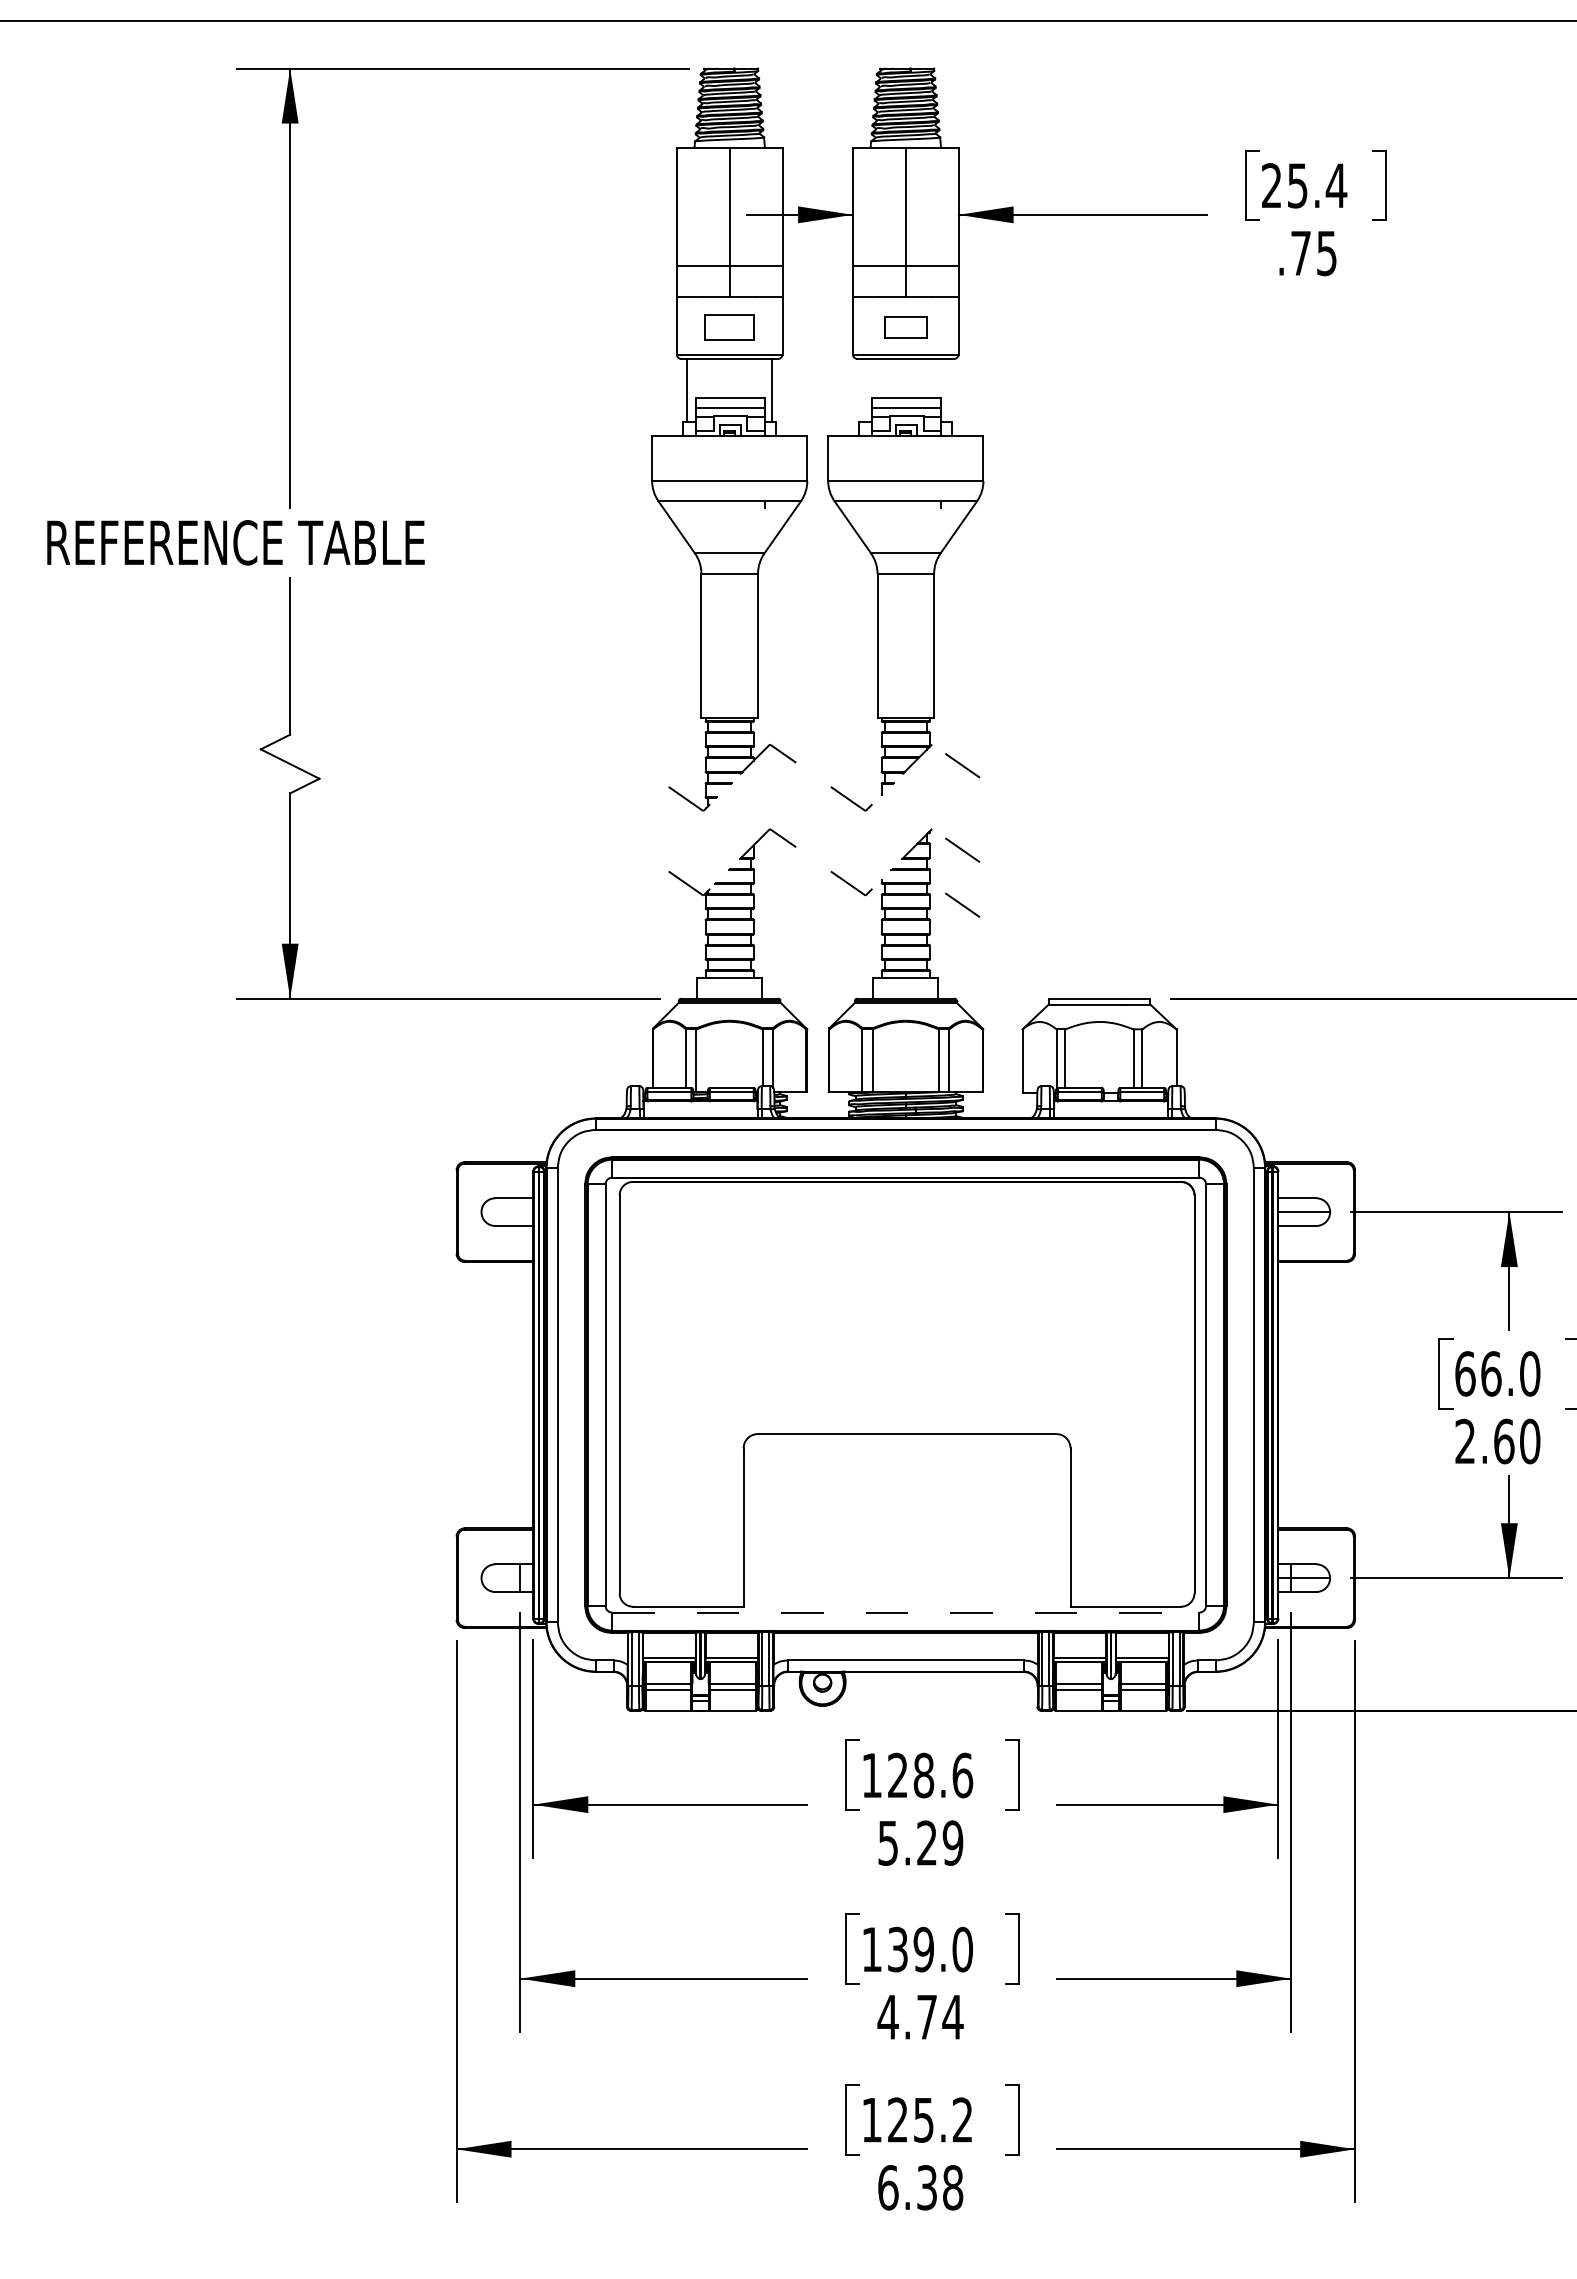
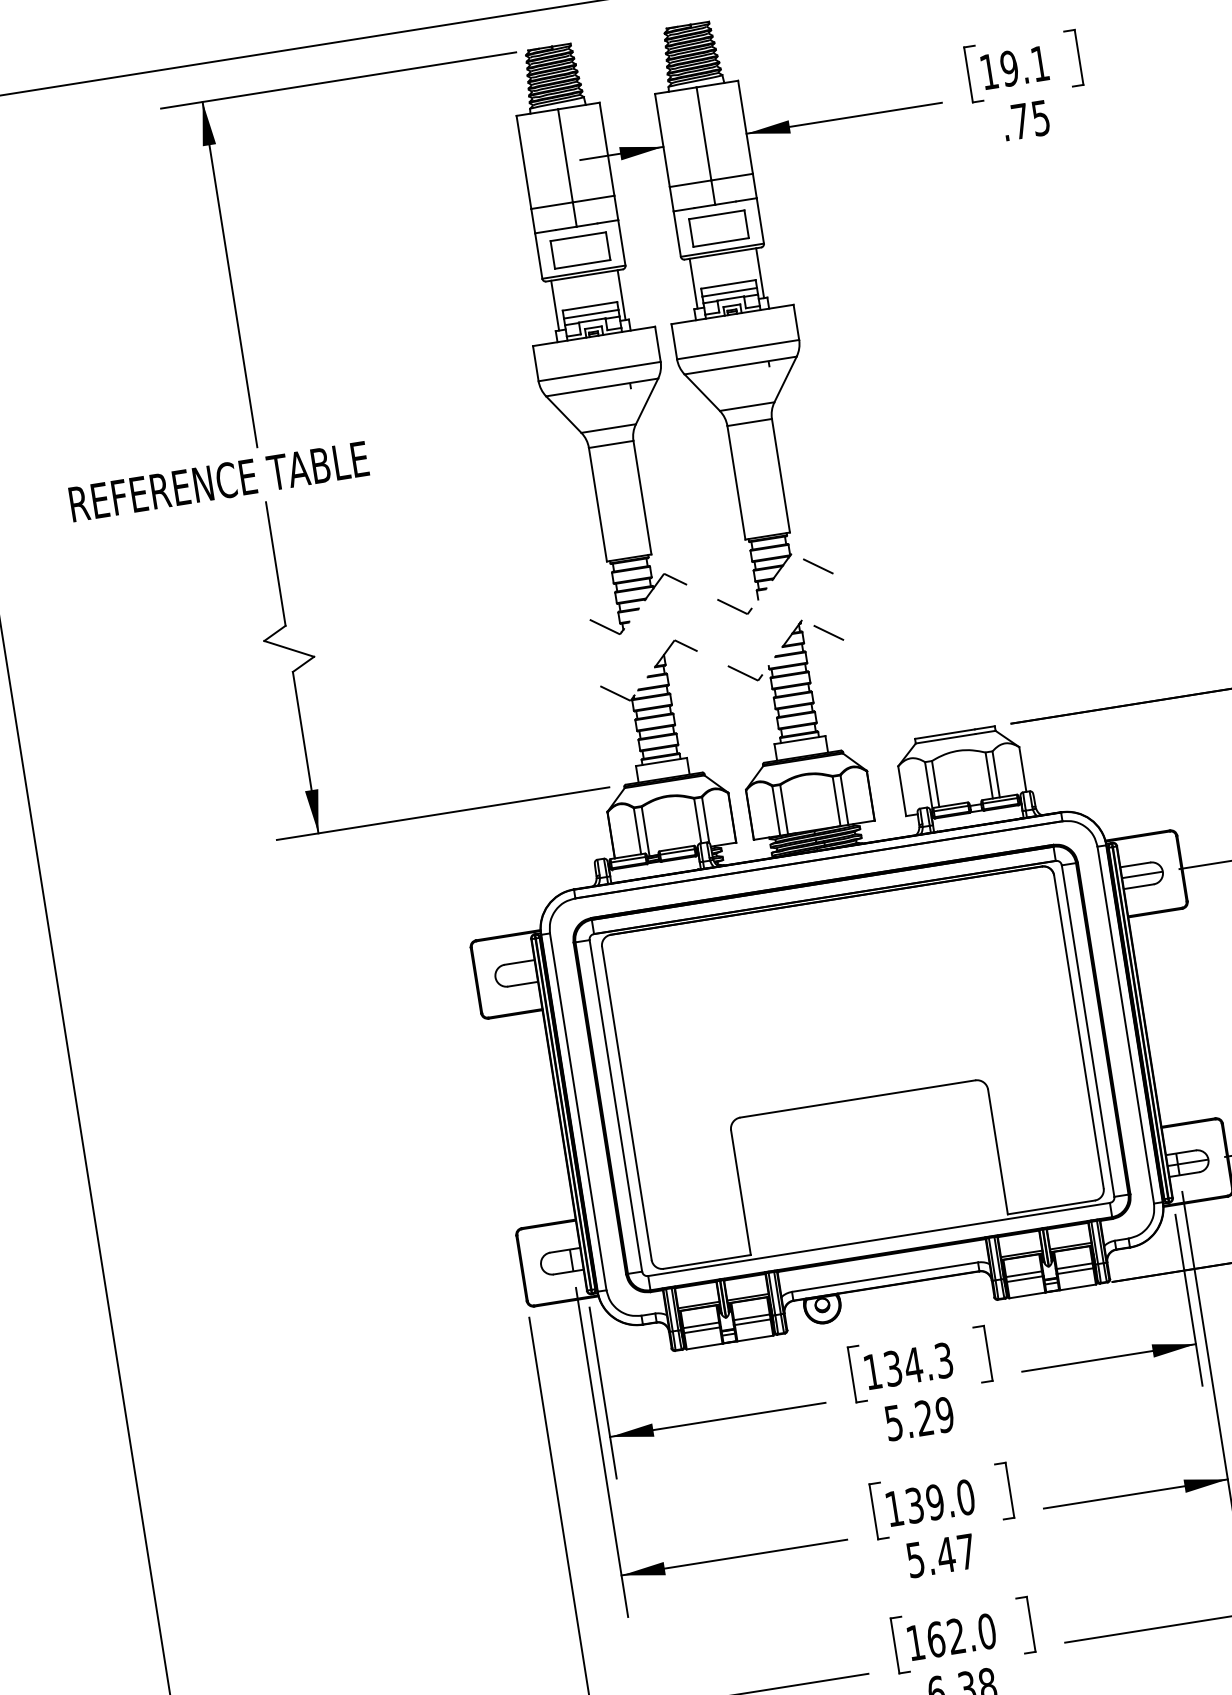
text: (1304, 185) -> (1014, 67), 25.4 -> 19.1
part: (729, 327) -> (580, 250), size x1.43
part: (905, 327) -> (718, 228), size x1.67
line: (863, 390) -> (693, 283), added
line: (948, 390) -> (760, 273), added
line: (962, 904) -> (835, 675), removed
line: (905, 1612) -> (878, 1239), dashed -> solid
text: (930, 1775) -> (918, 1364), 128.6 -> 134.3
text: (920, 2017) -> (941, 1556), 4.74 -> 5.47
text: (930, 2119) -> (961, 1635), 125.2 -> 162.0

